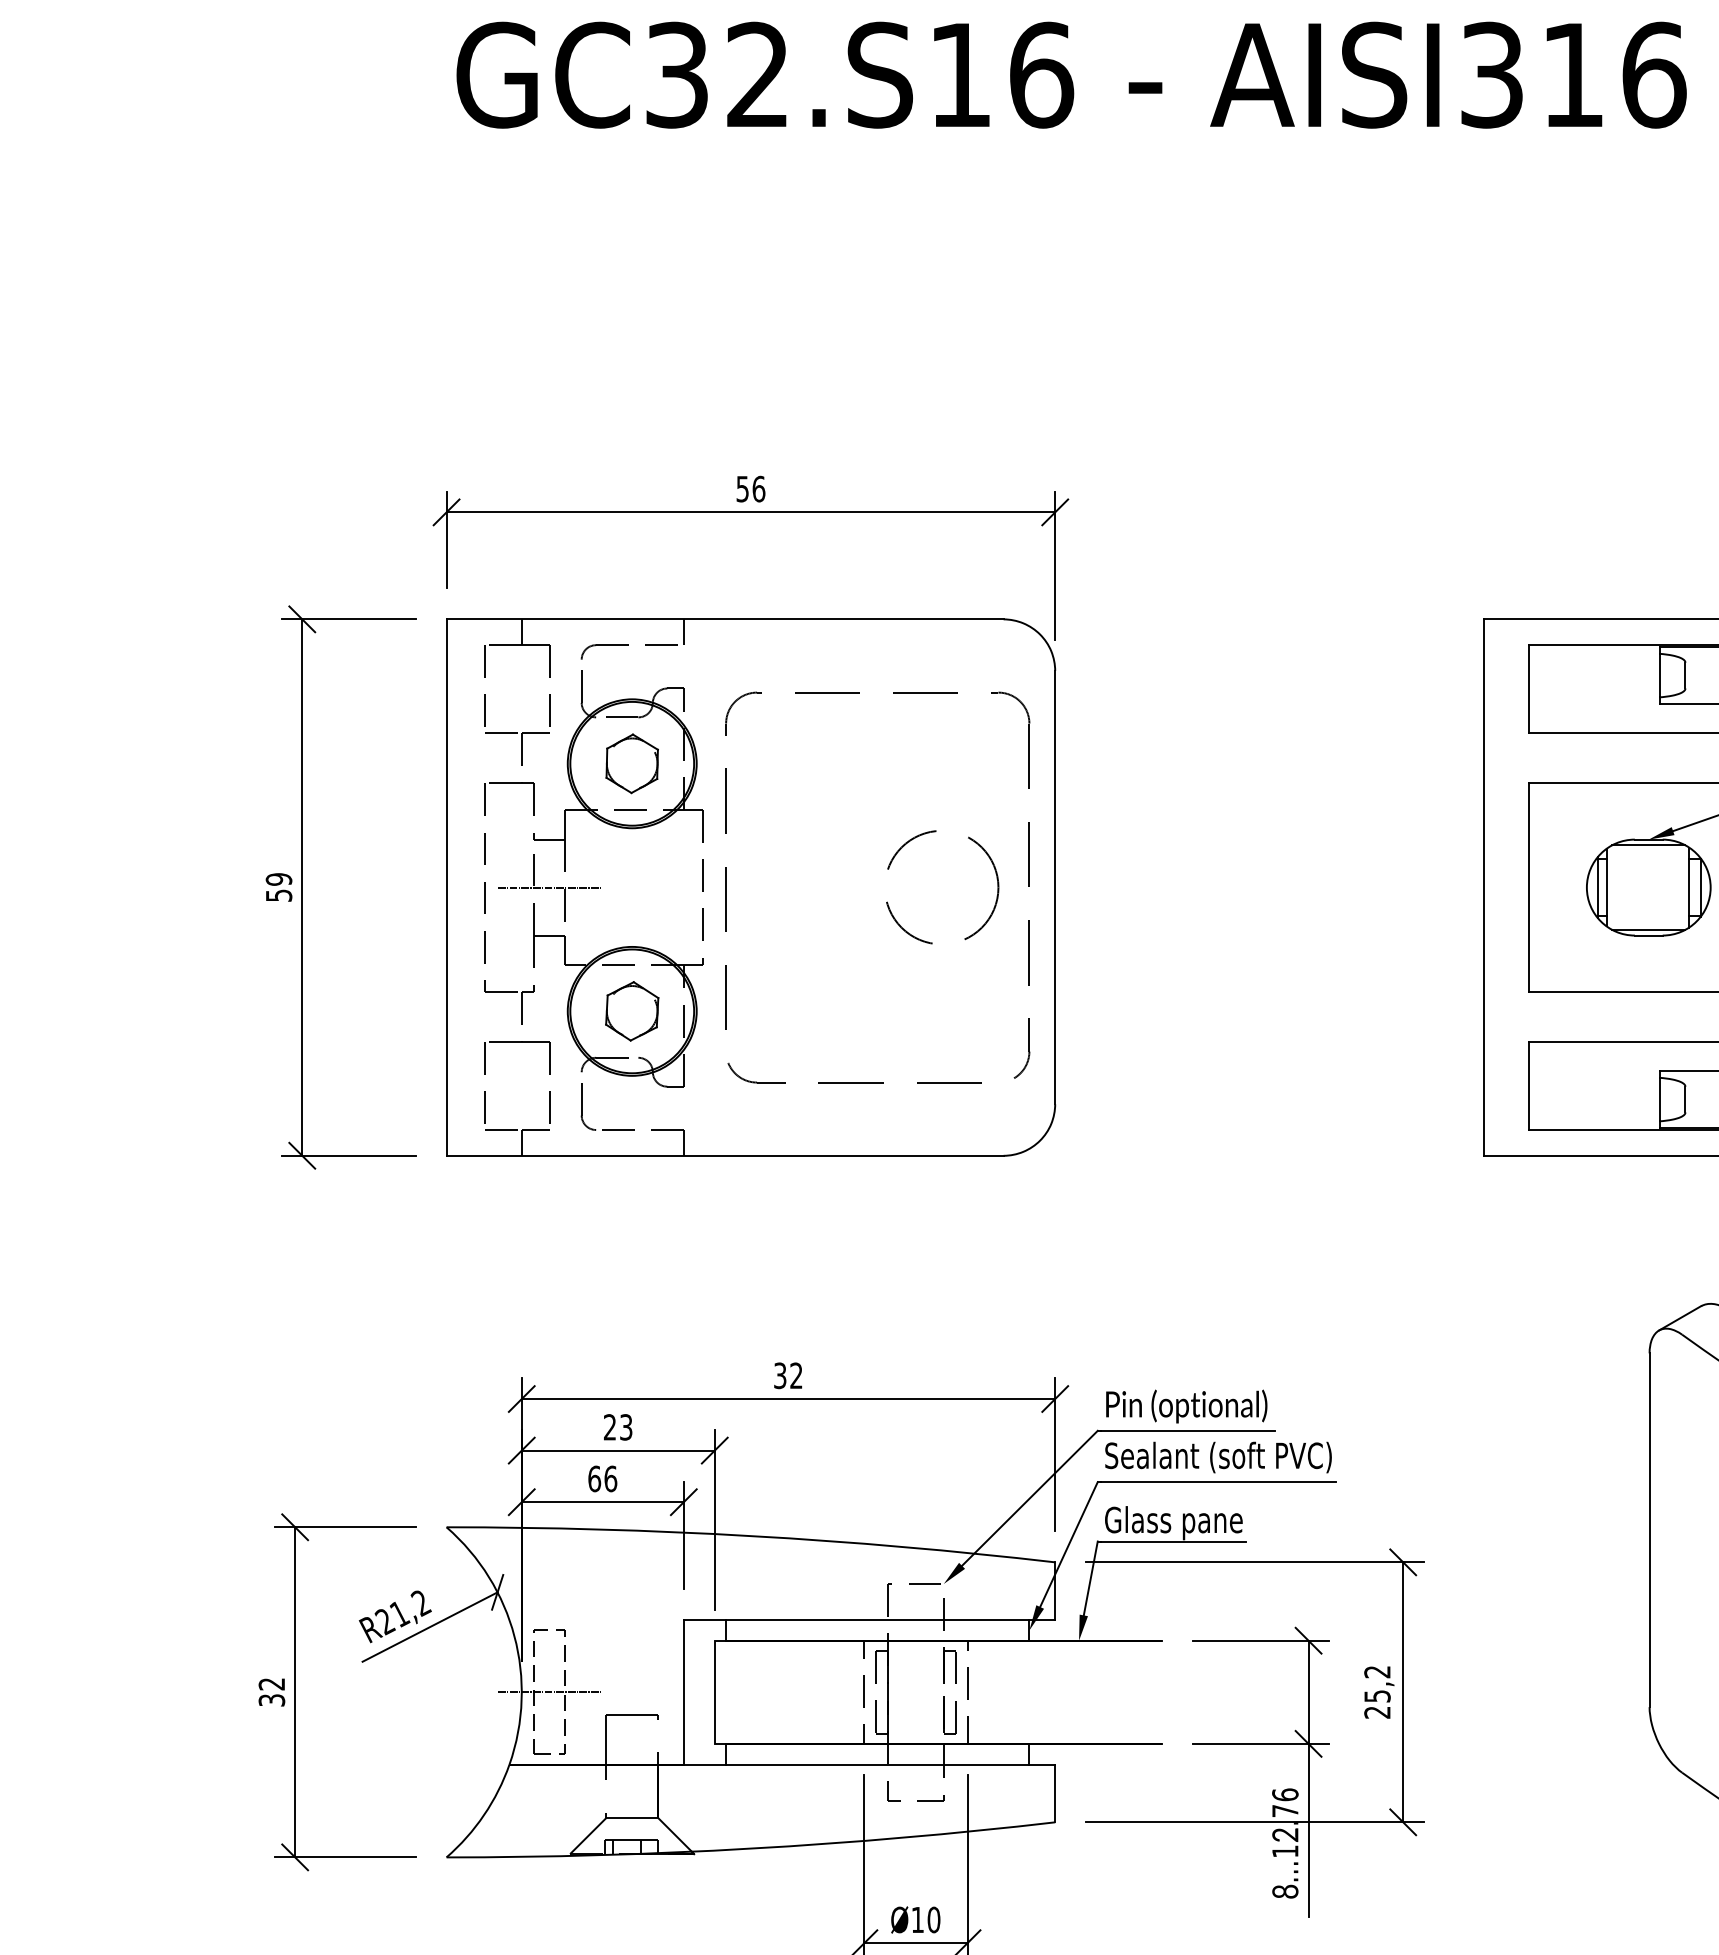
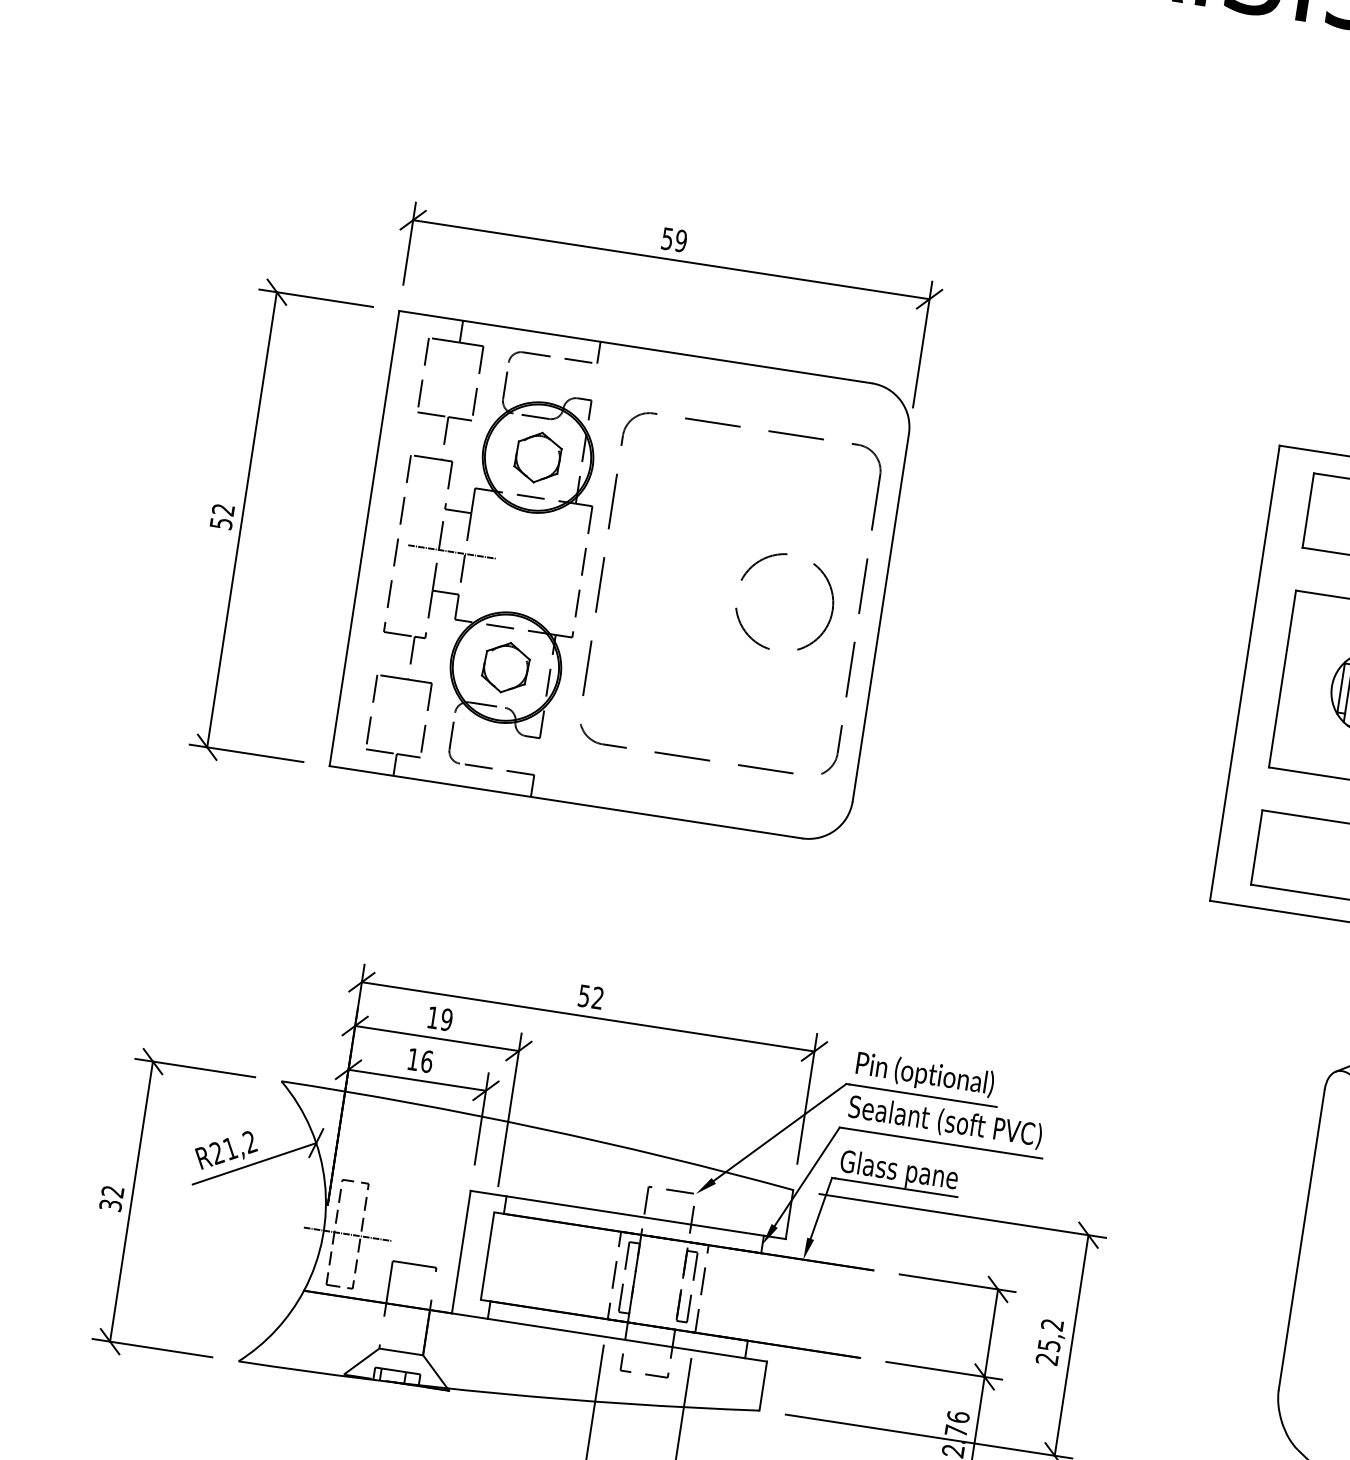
text: (758, 488) -> (680, 240), 56 -> 59
text: (278, 879) -> (222, 509), 59 -> 52
text: (780, 1375) -> (584, 995), 32 -> 52
text: (618, 1427) -> (440, 1018), 23 -> 19
text: (594, 1478) -> (413, 1059), 66 -> 16

